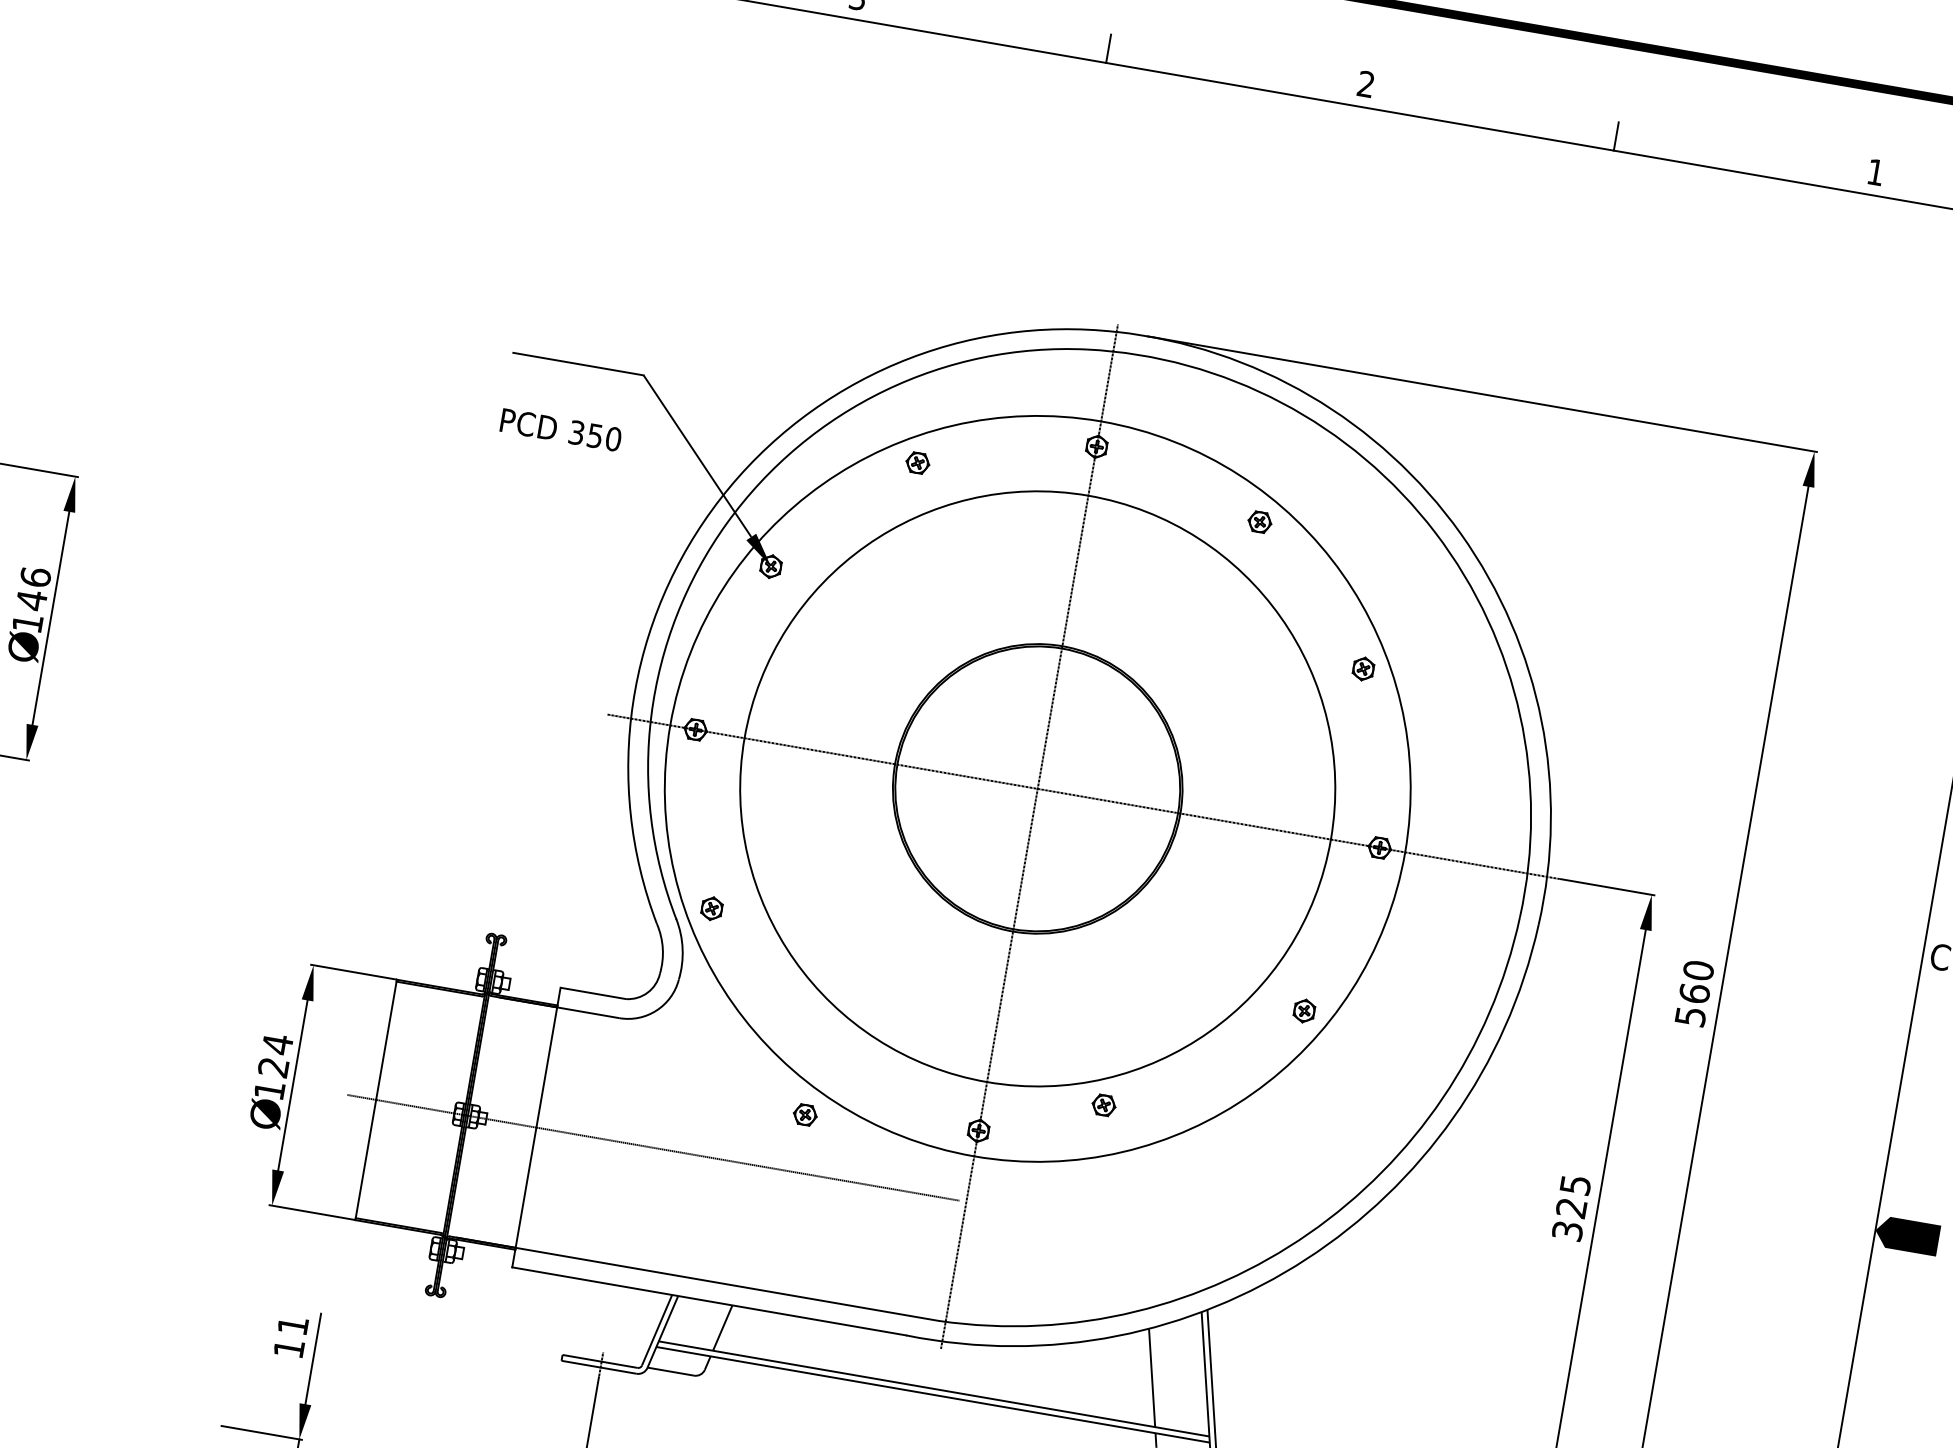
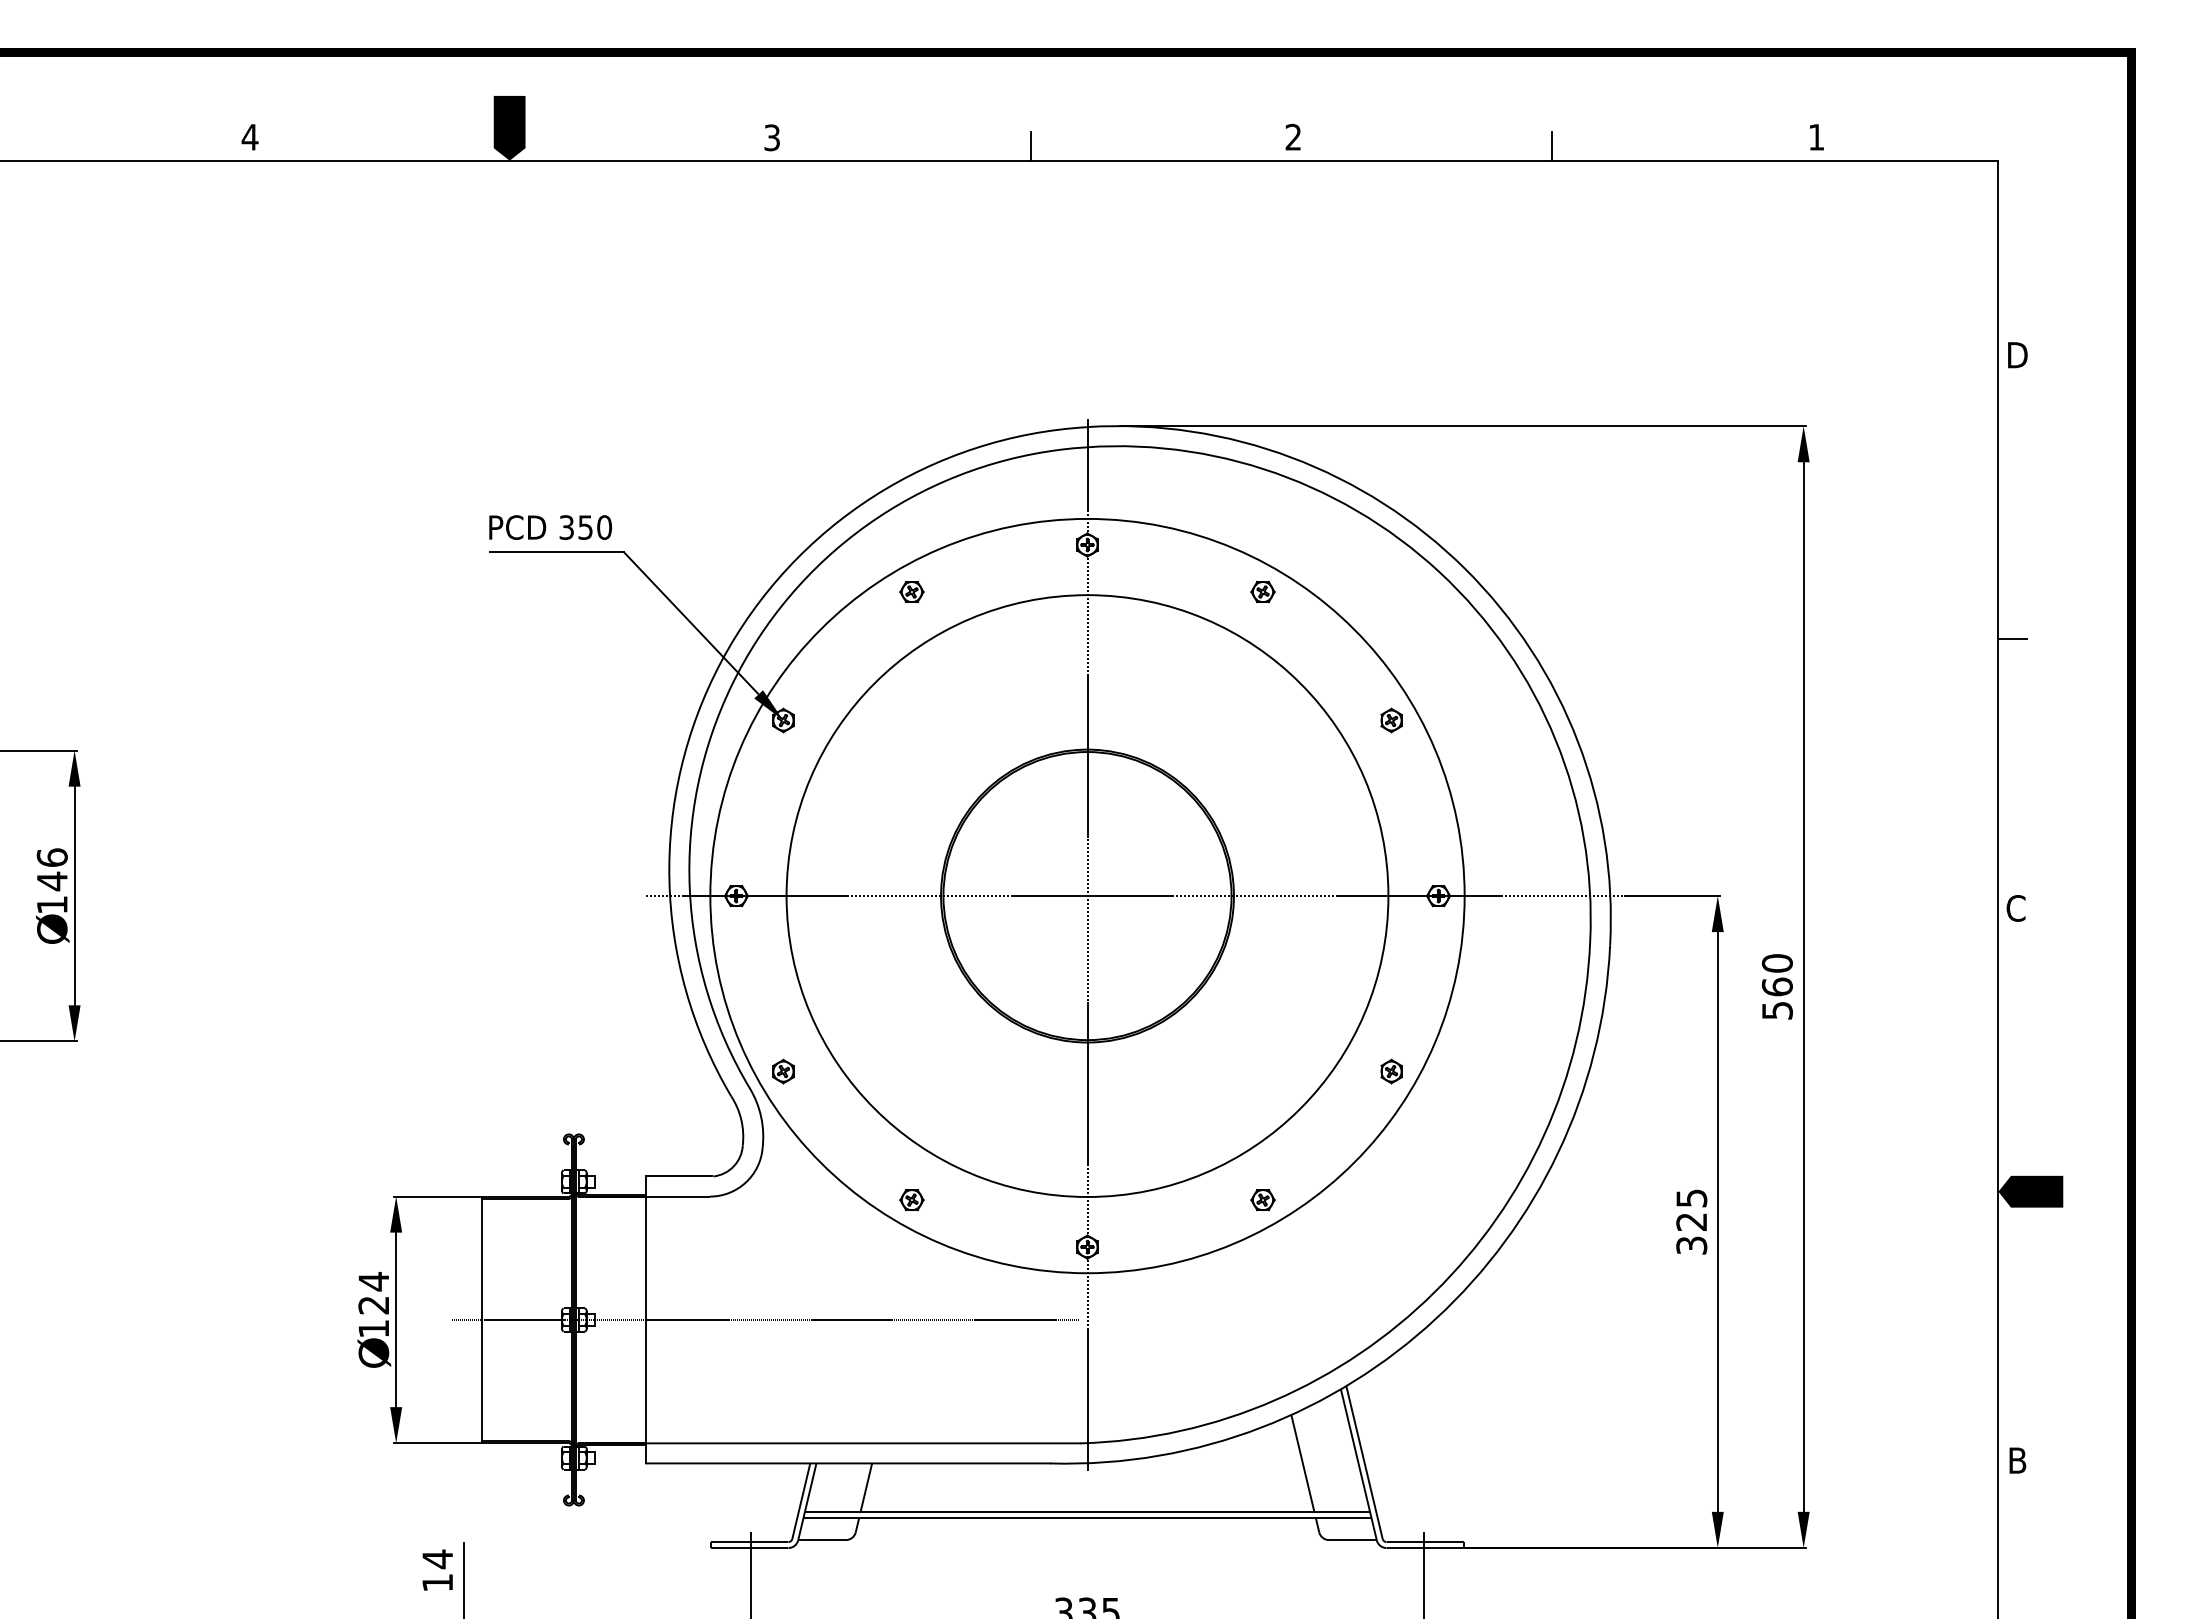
text: (560, 430) -> (550, 527), moved
part: (1103, 1105) -> (1262, 1200), moved
part: (804, 1115) -> (911, 1200), moved
text: (292, 1325) -> (437, 1559), 11 -> 14

